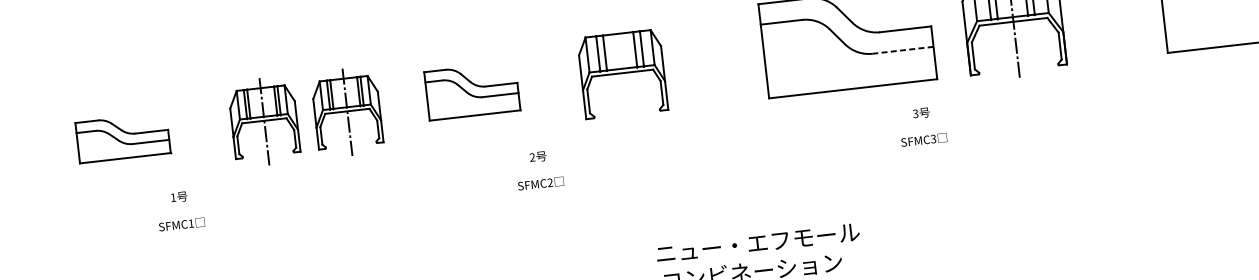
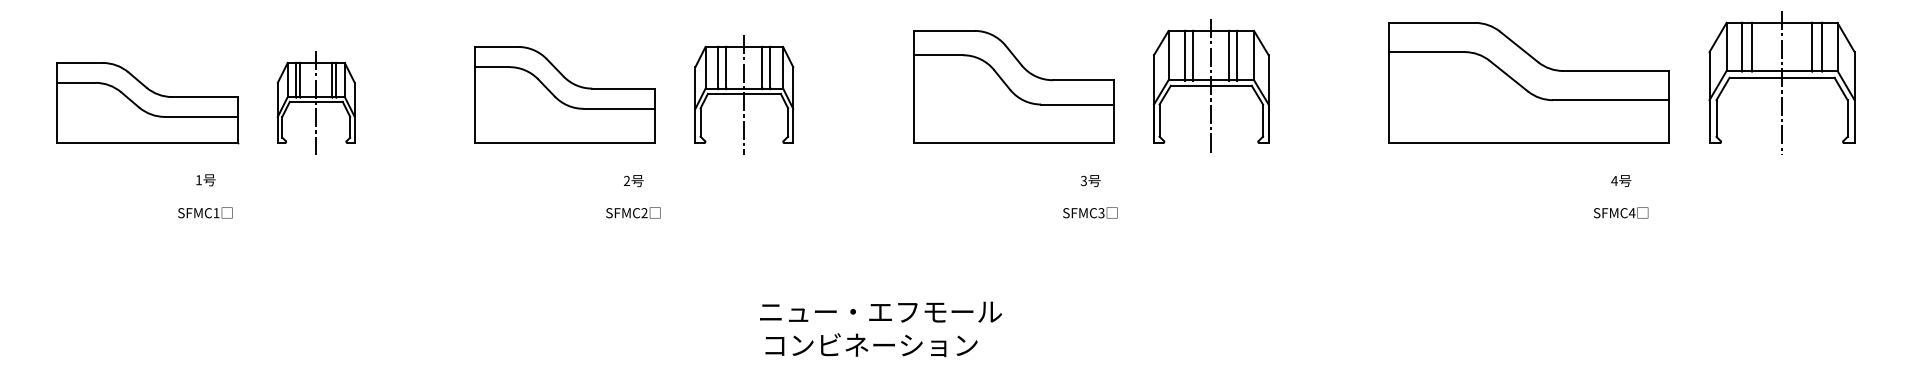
line: (903, 50) -> (1077, 104), dashed -> solid
line: (622, 73) -> (744, 94), added
part: (471, 90) -> (564, 94), size x1.67
part: (346, 111) -> (414, 102), removed
part: (122, 138) -> (147, 103), size x1.67

